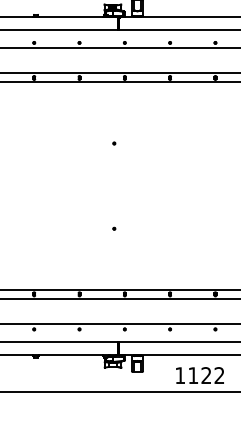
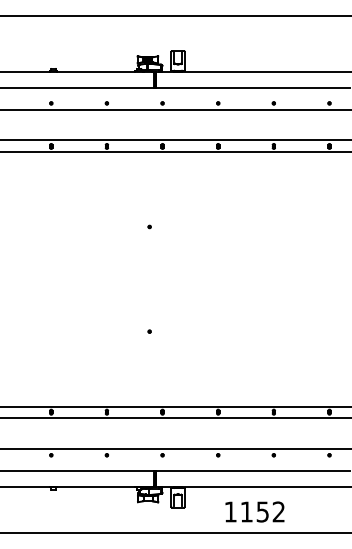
text: (206, 375) -> (262, 511), 1122 -> 1152

